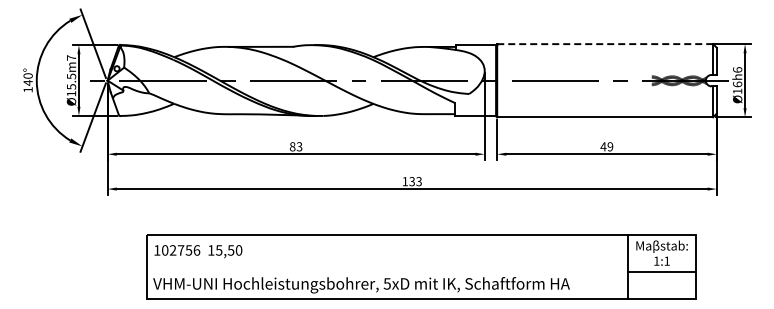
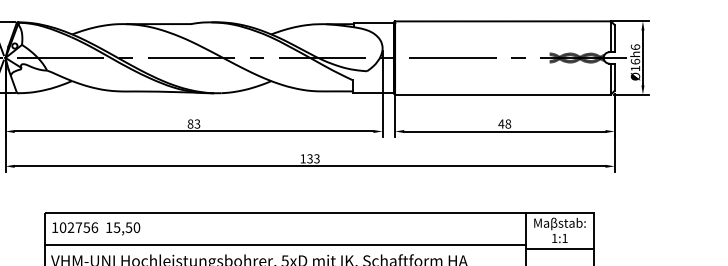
line: (605, 44) -> (503, 21), dashed -> solid
text: (610, 146) -> (508, 123), 49 -> 48
line: (387, 267) -> (285, 244), added

